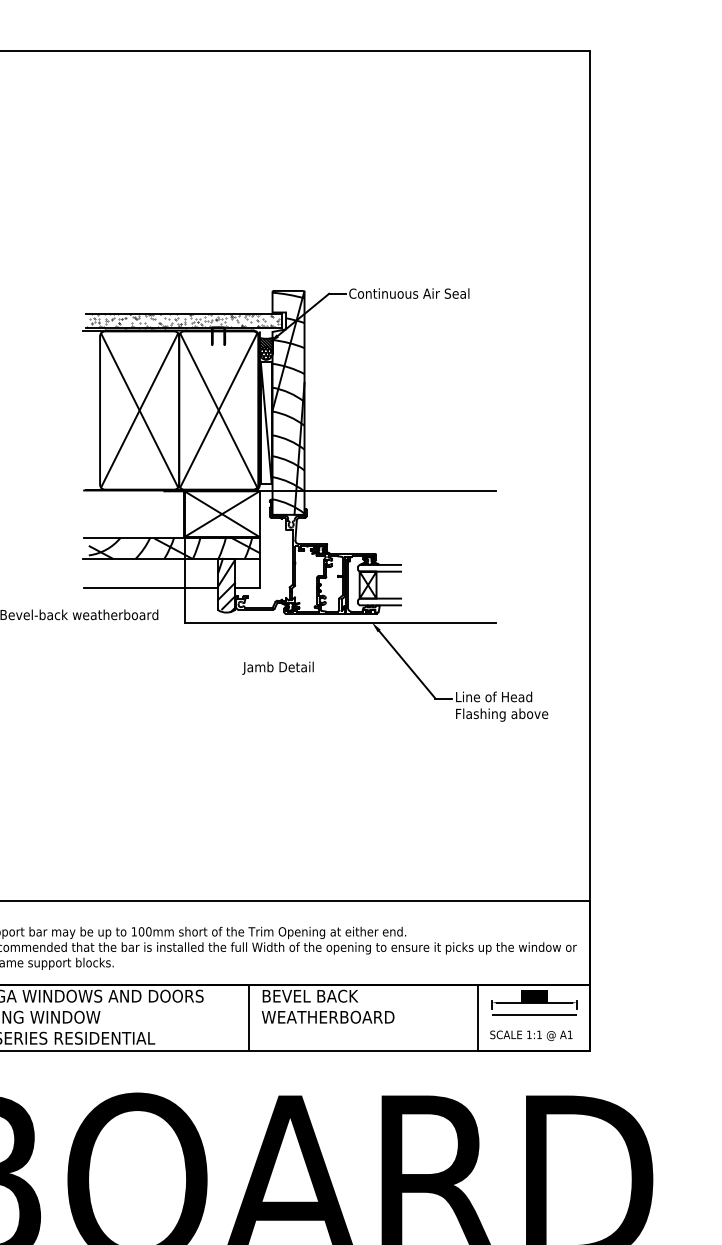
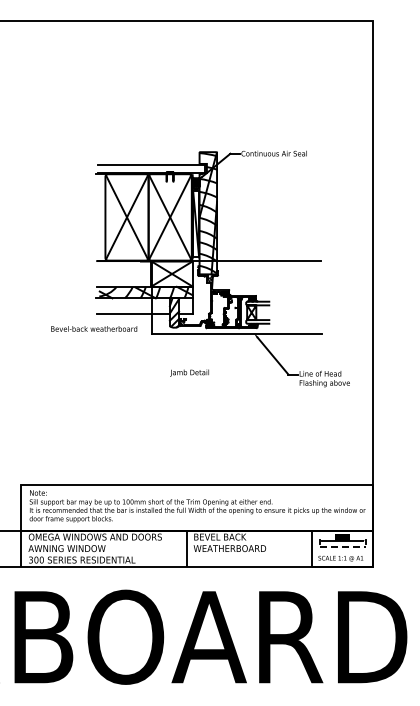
hatch: (182, 320) -> (150, 168), removed
text: (277, 667) -> (189, 372), moved
line: (534, 1015) -> (342, 547), solid -> dashed

